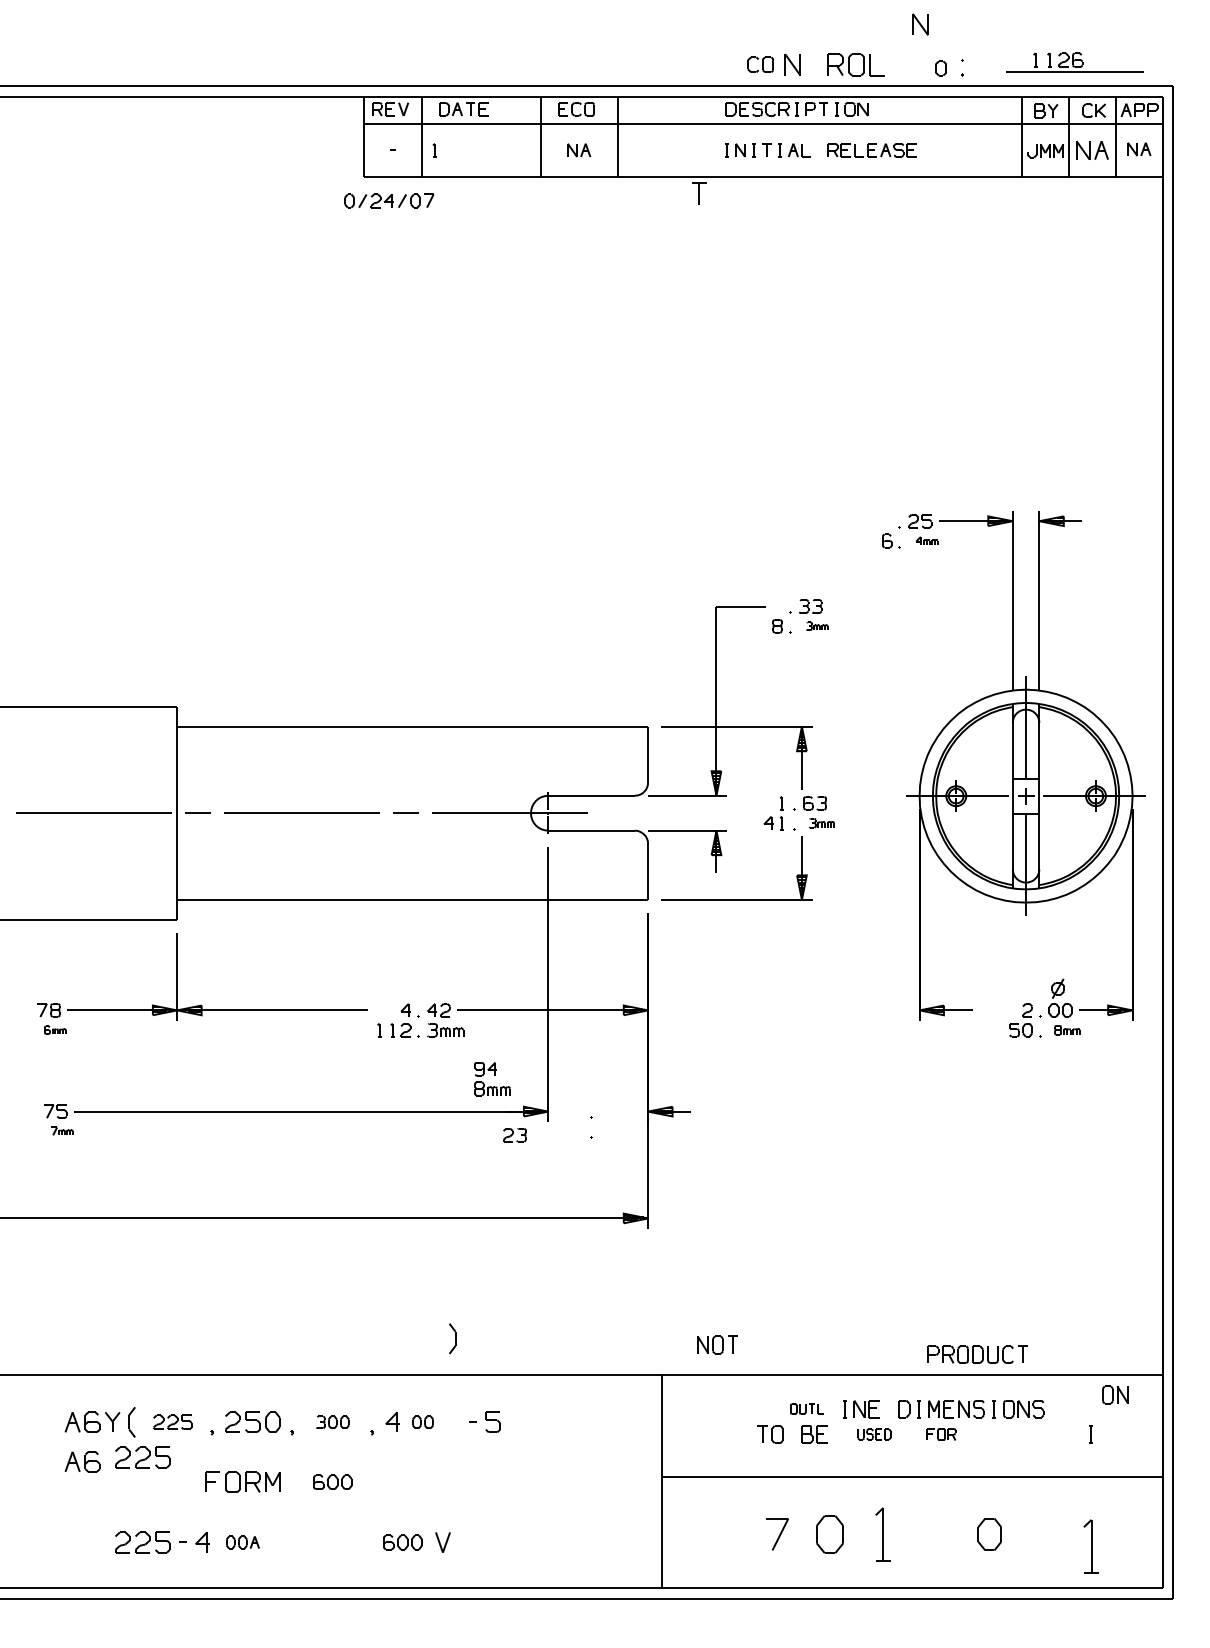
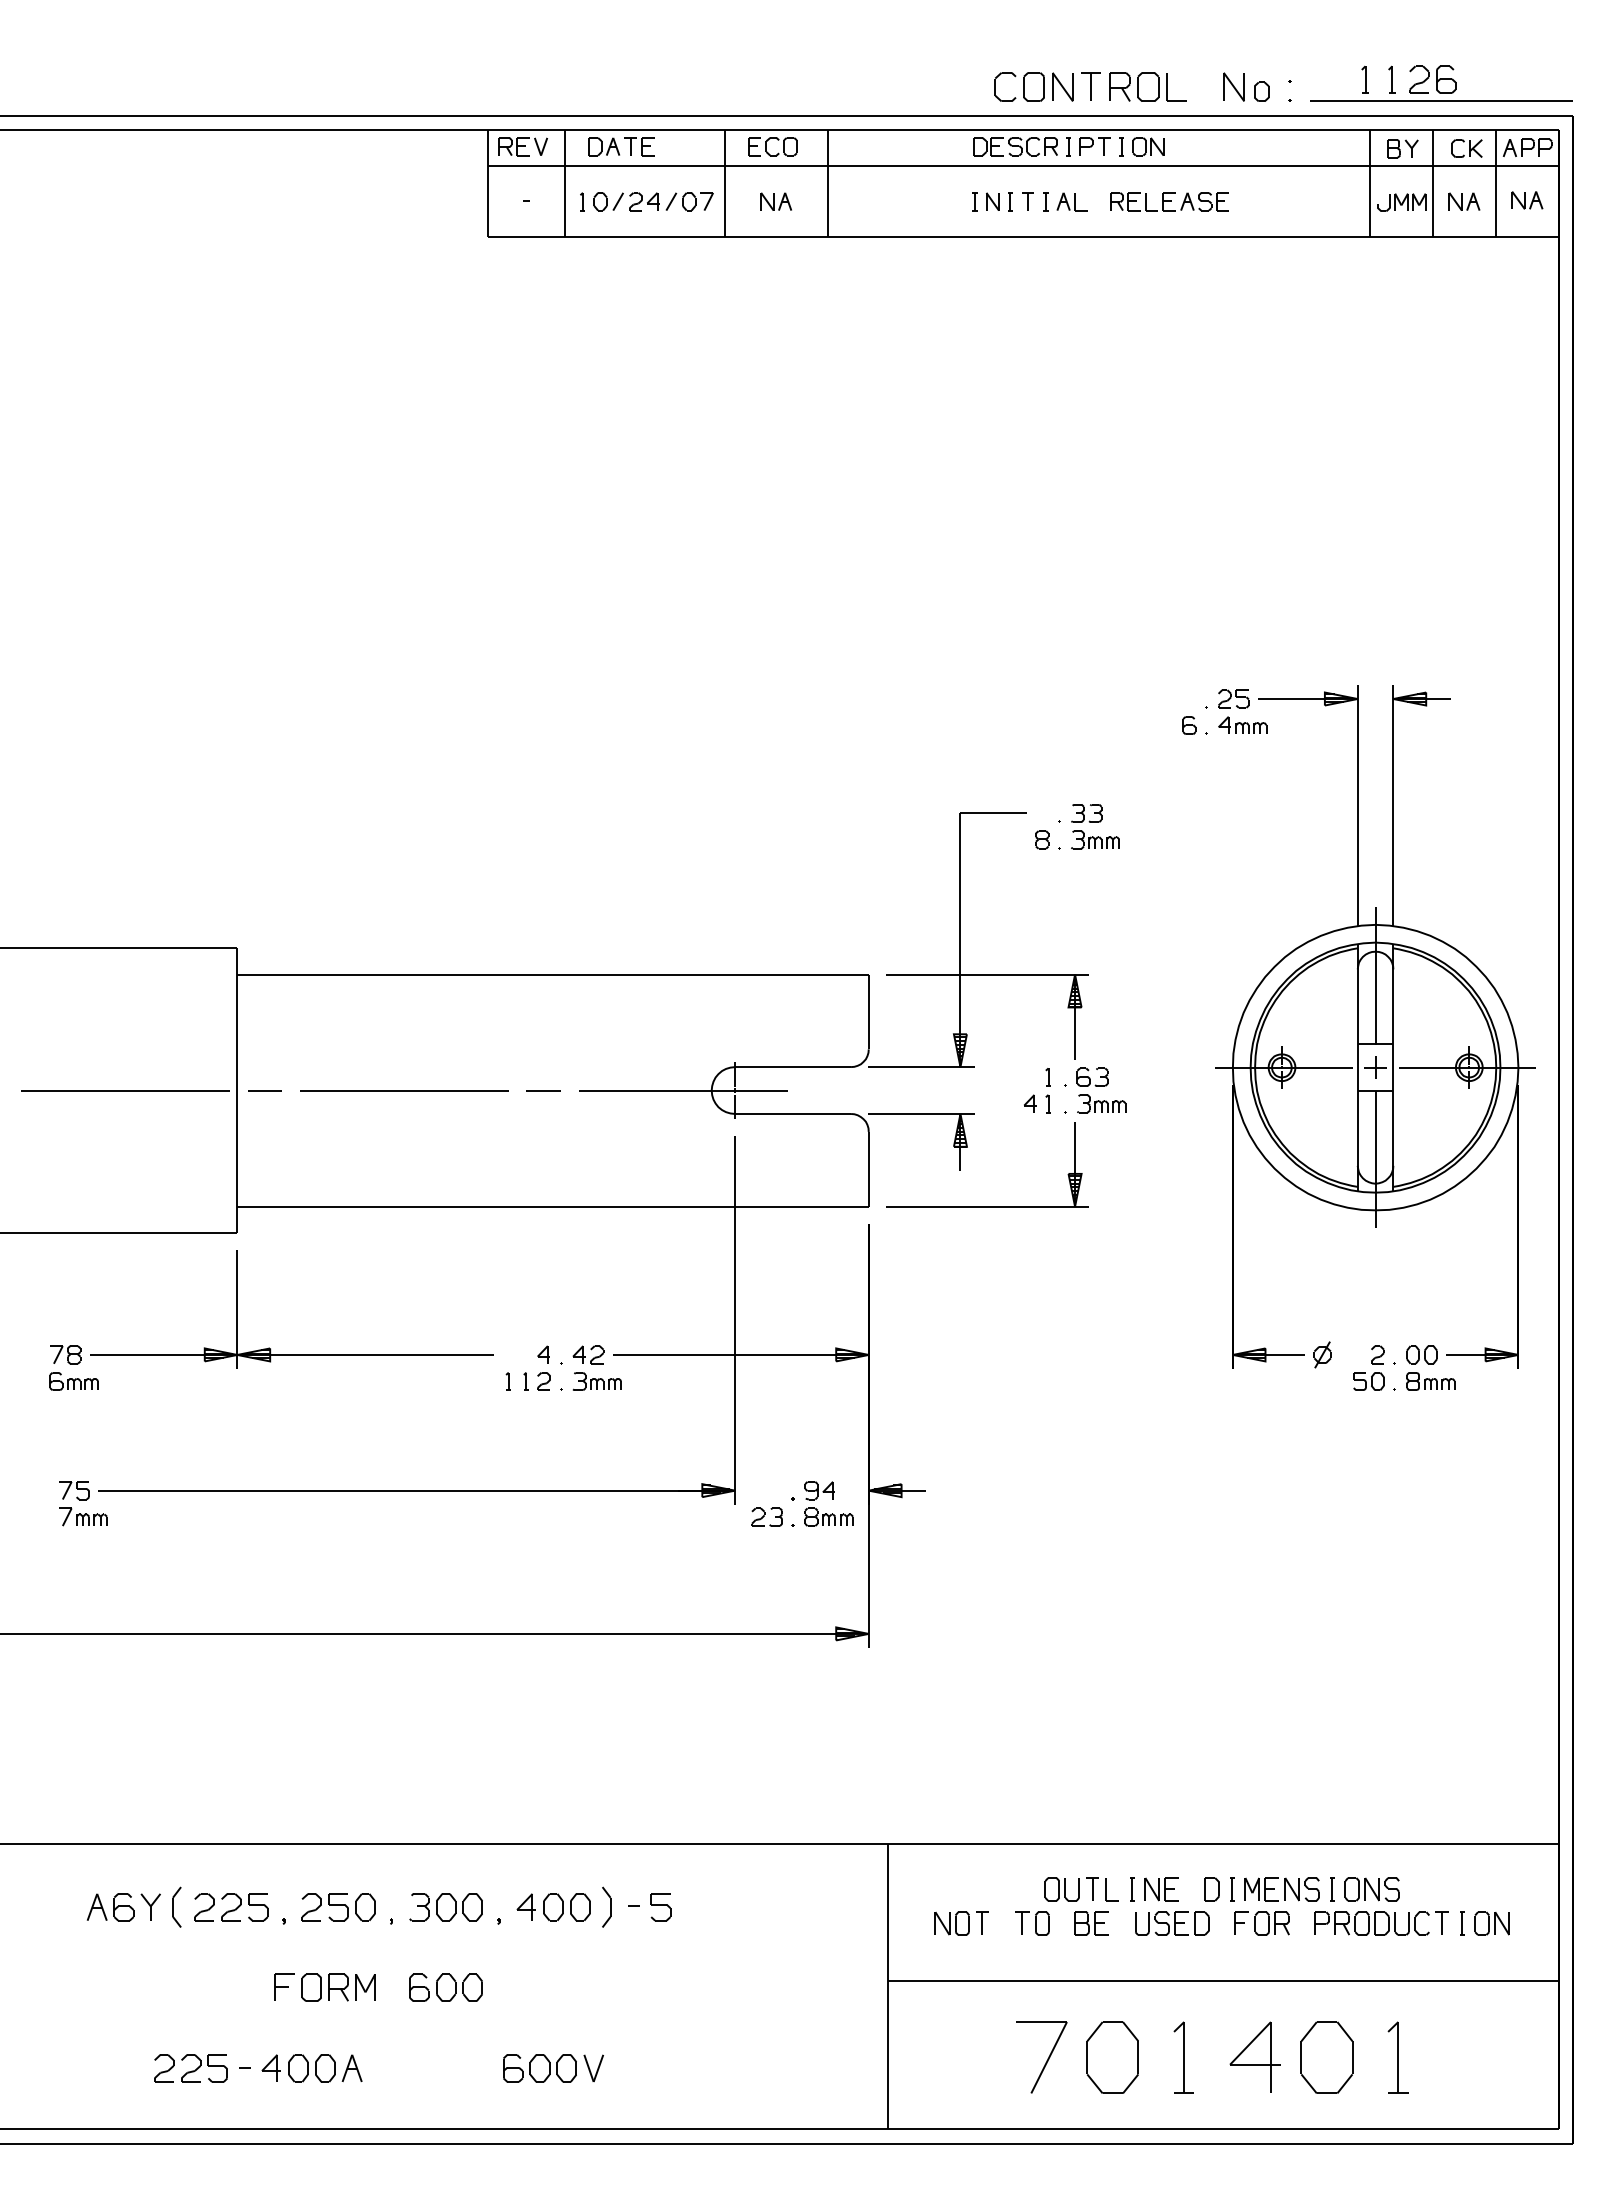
part: (920, 24) -> (1233, 86), moved
part: (1075, 62) -> (1441, 83), size x1.43
part: (760, 64) -> (1019, 86), size x1.43
part: (1092, 150) -> (1464, 201), size x0.71
part: (698, 193) -> (1090, 86), moved
part: (389, 200) -> (653, 201), moved
part: (926, 540) -> (1242, 724), size x1.67
part: (817, 625) -> (1095, 839), size x1.67
part: (821, 822) -> (1101, 1103), size x1.43
part: (1058, 988) -> (1322, 1354), moved
part: (54, 1030) -> (73, 1381), size x1.67
part: (1067, 1030) -> (1430, 1381), size x1.43
part: (492, 1078) -> (828, 1503), moved
part: (62, 1130) -> (83, 1516), size x1.67
part: (514, 1134) -> (766, 1516), moved
part: (452, 1338) -> (606, 1906), moved
part: (717, 1344) -> (961, 1923), moved
part: (977, 1354) -> (1381, 1923), moved
part: (1114, 1394) -> (1491, 1923), moved
part: (806, 1409) -> (1081, 1889), size x1.67
part: (172, 1422) -> (231, 1907), size x1.43
part: (332, 1422) -> (445, 1907), size x1.67
part: (422, 1422) -> (566, 1907), size x1.67
part: (874, 1434) -> (1172, 1923), size x1.67
part: (940, 1434) -> (1261, 1923), size x1.43
part: (142, 1457) -> (190, 1954), removed
part: (82, 1462) -> (110, 1960), removed
part: (332, 1482) -> (445, 1987), size x1.43
part: (935, 1533) -> (1254, 2056), added
part: (776, 1534) -> (1041, 2057), size x1.67
part: (829, 1534) -> (1112, 2057), size x1.43
part: (989, 1534) -> (1326, 2057), size x1.67
part: (242, 1542) -> (325, 2068), size x1.67
part: (402, 1542) -> (539, 2068), size x1.43
part: (1090, 1546) -> (1397, 2057), moved

